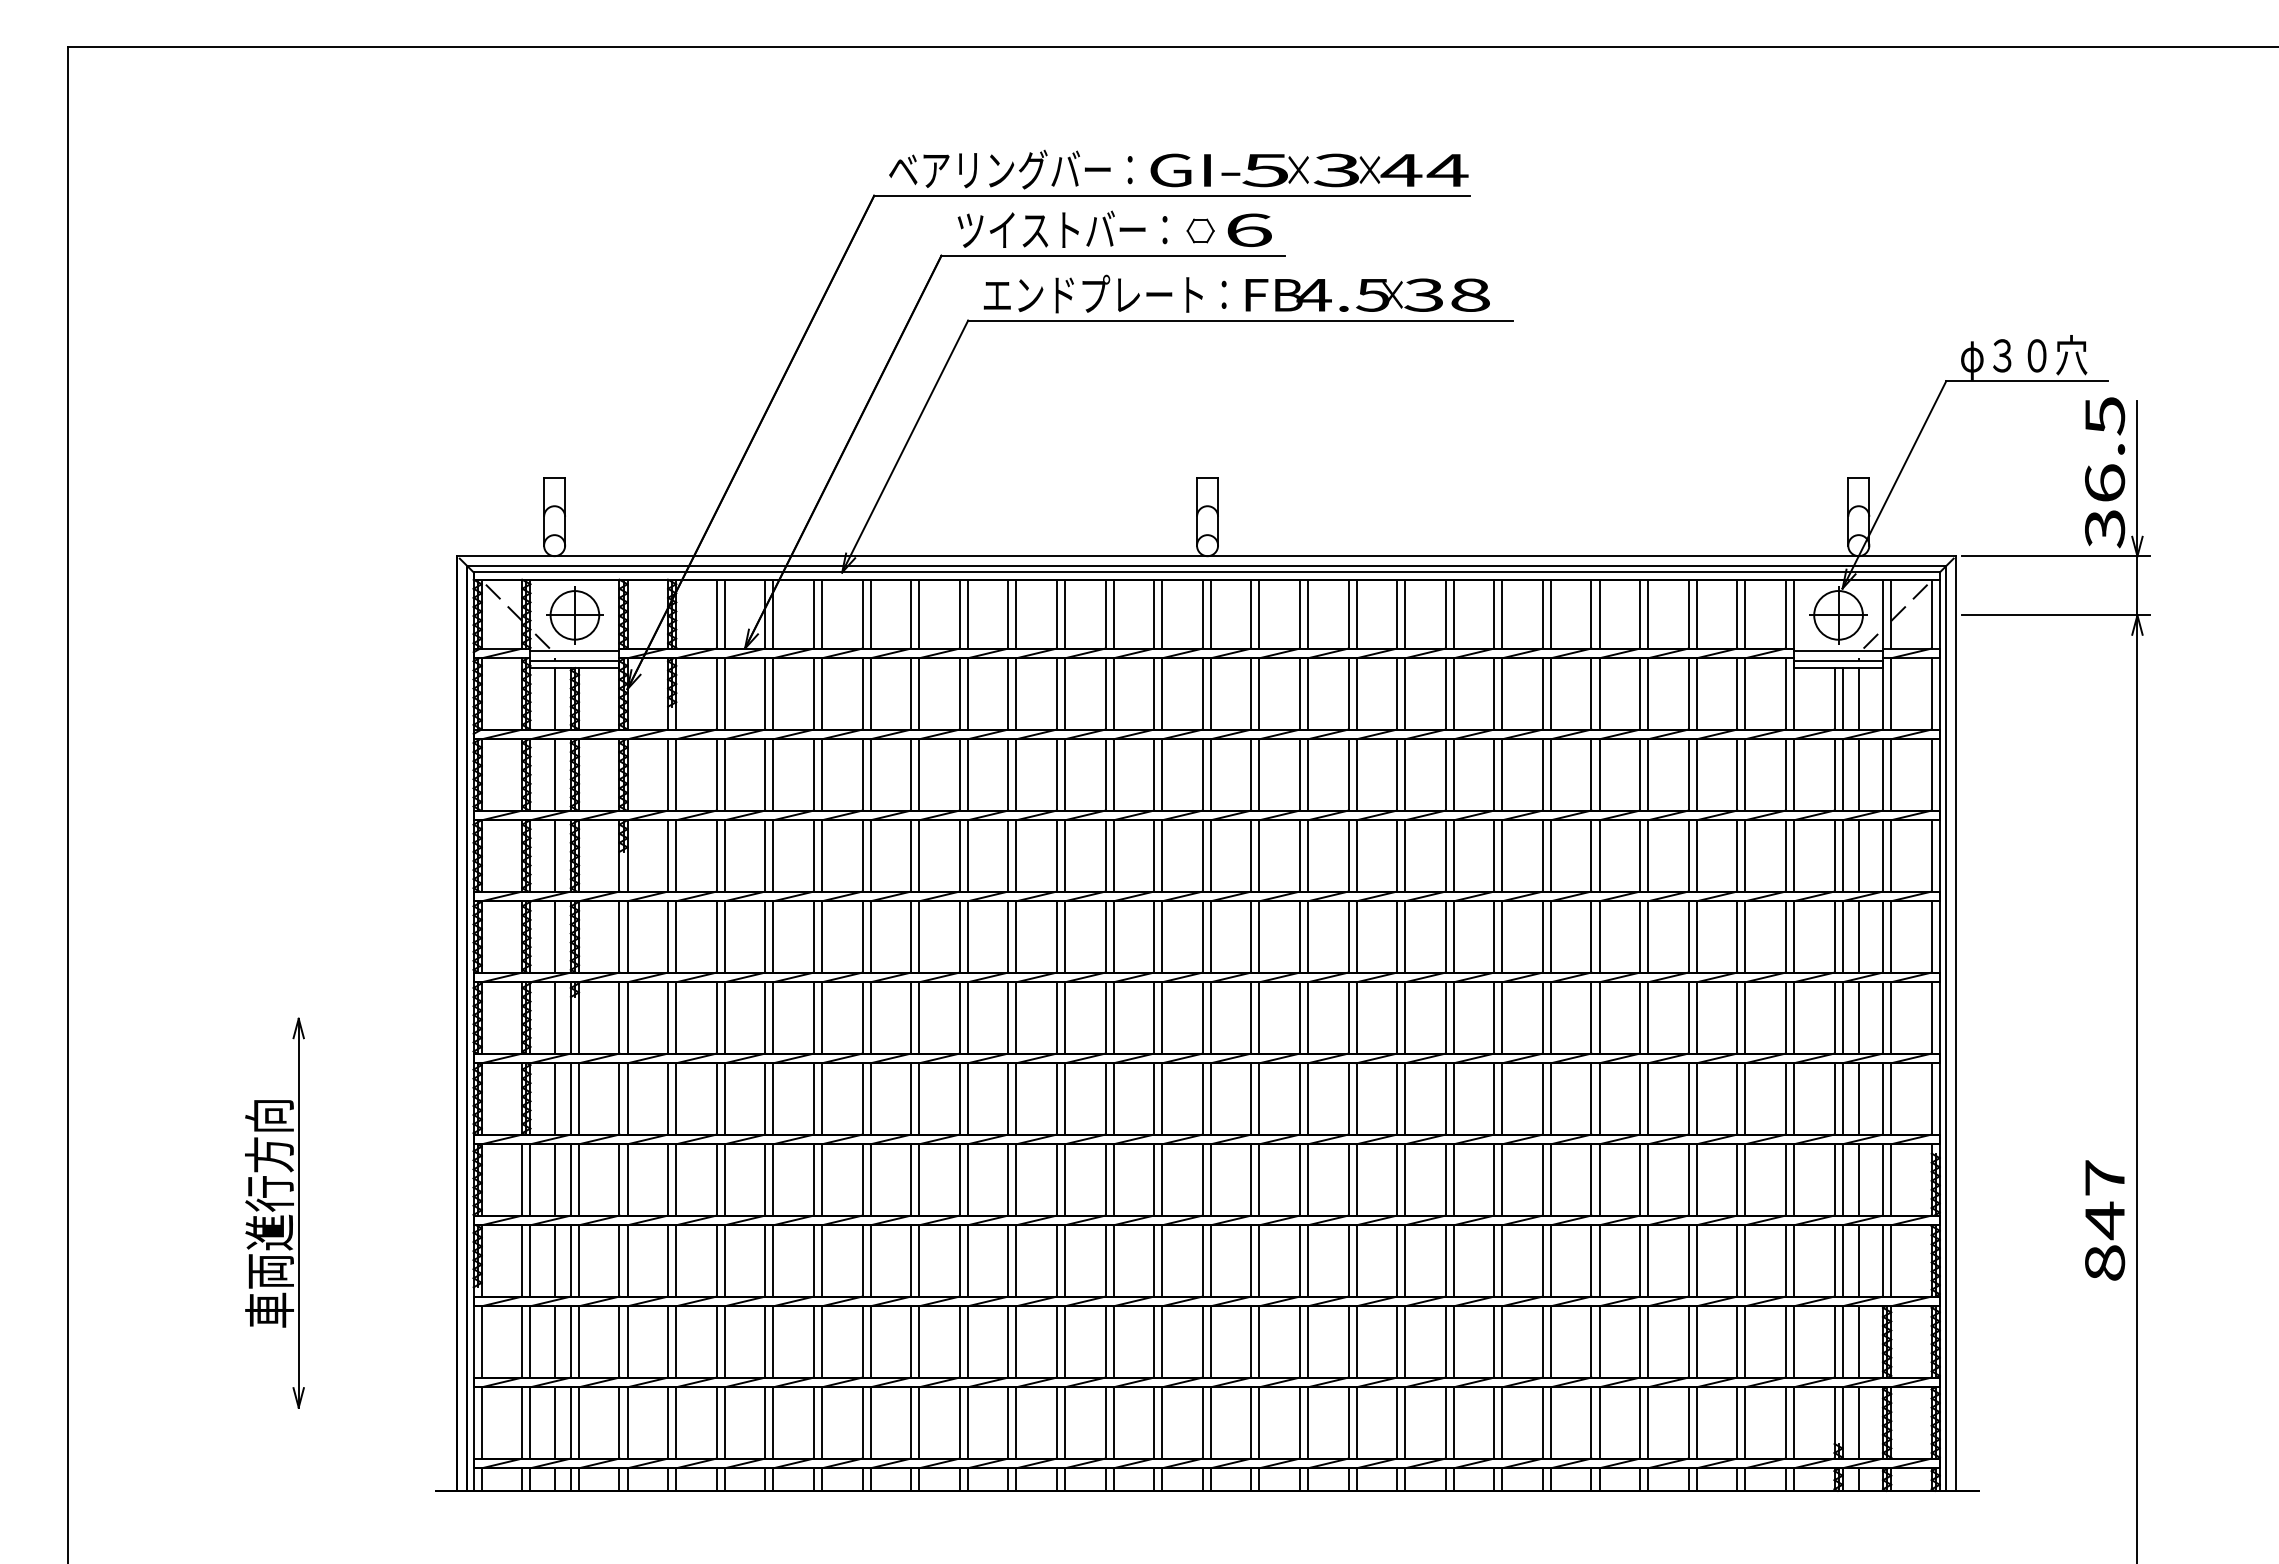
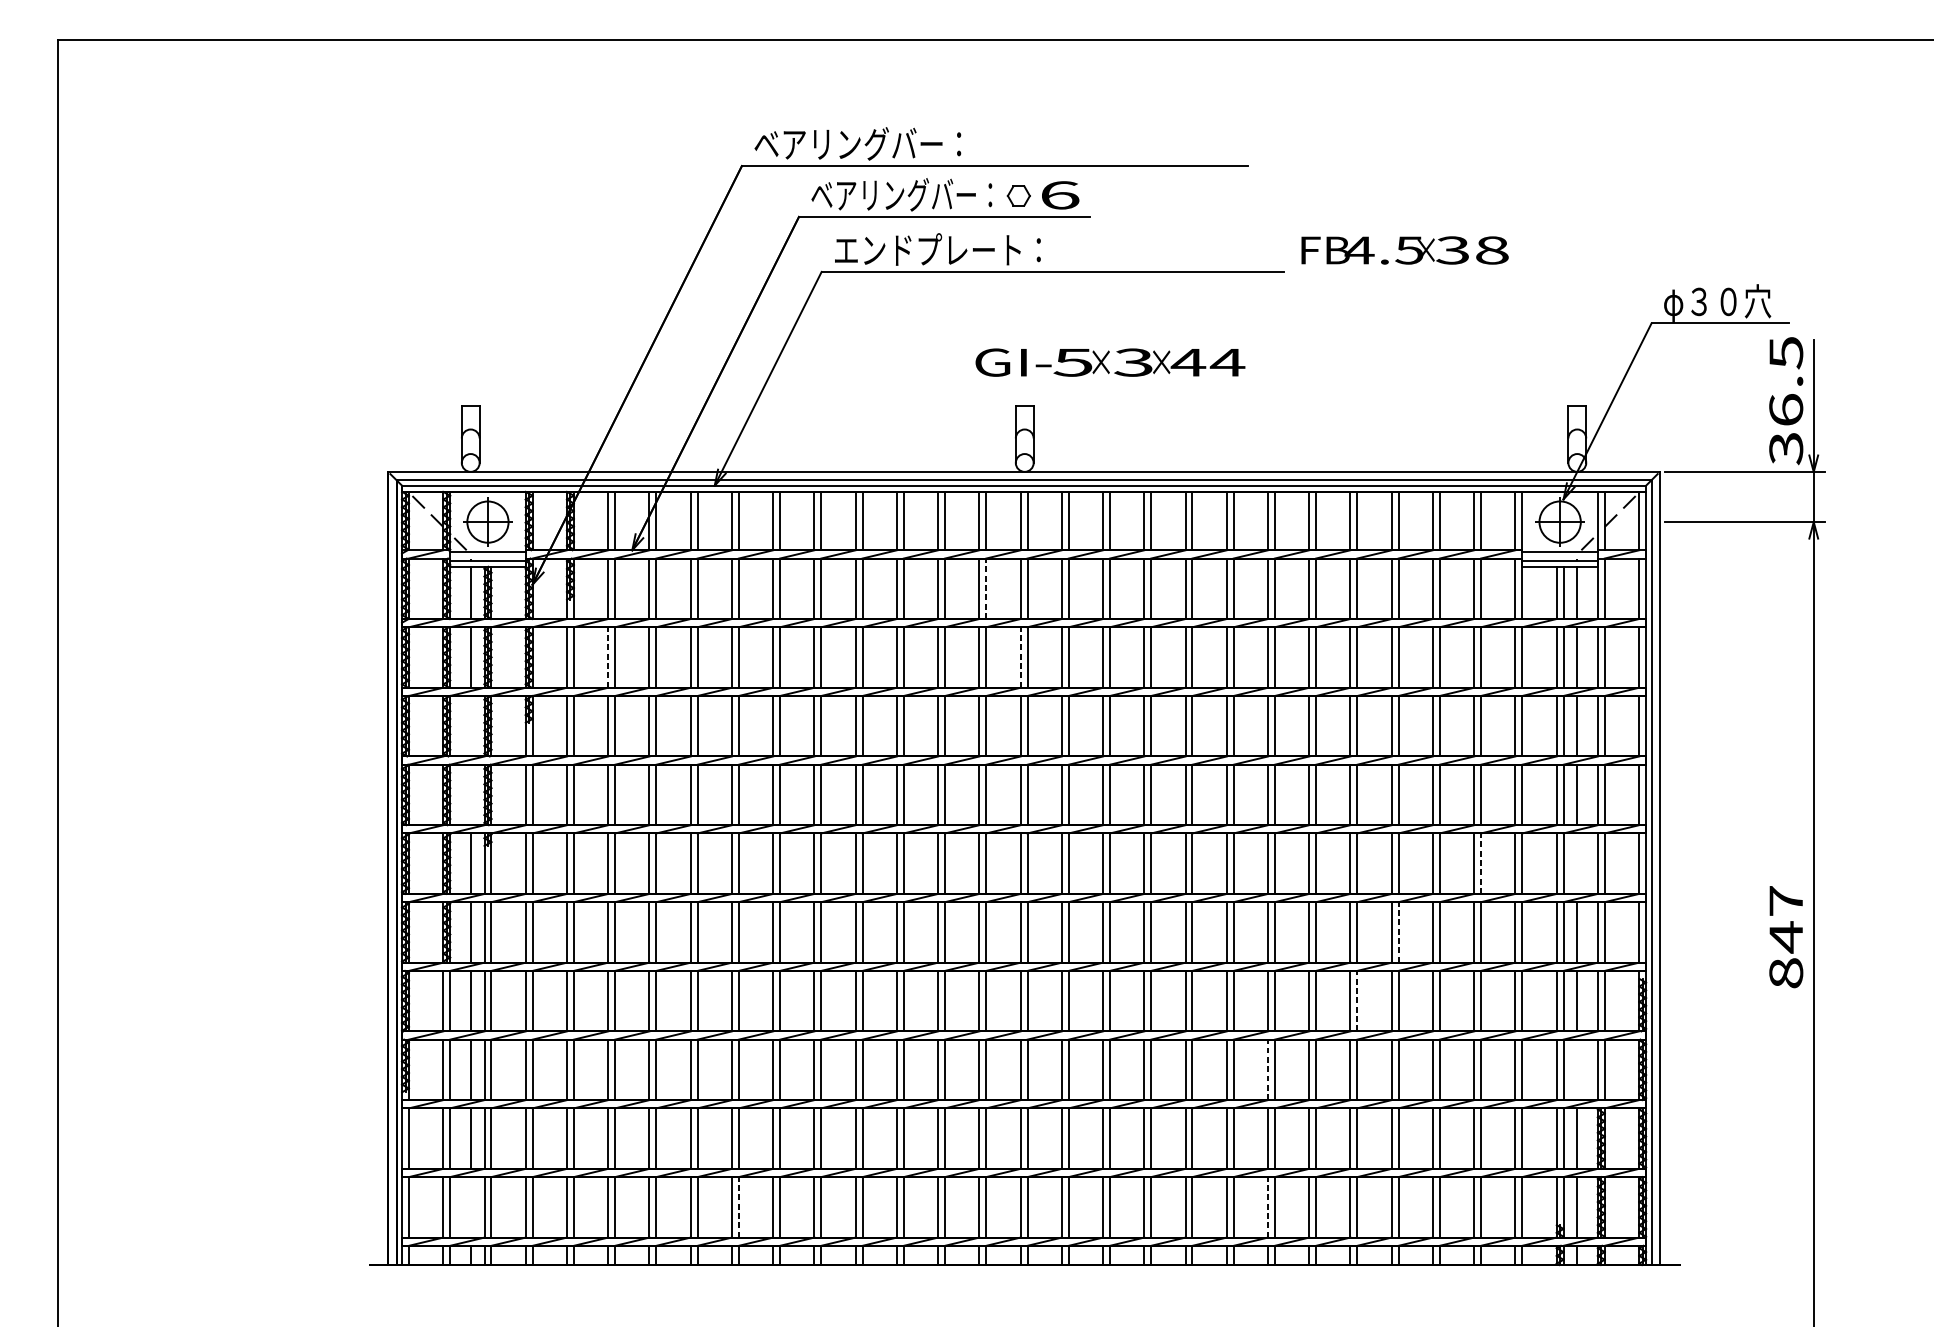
text: (1309, 170) -> (1110, 362), moved
text: (1062, 229) -> (901, 194), ツイストバー： -> ベアリングバー：
text: (1367, 294) -> (1404, 249), moved
line: (1162, 693) -> (986, 588), solid -> dashed
line: (716, 774) -> (608, 657), solid -> dashed
line: (1202, 774) -> (1020, 657), solid -> dashed
line: (554, 855) -> (470, 725), removed
line: (554, 936) -> (470, 794), removed
line: (1745, 1017) -> (1481, 863), solid -> dashed
line: (1858, 1017) -> (1577, 863), removed
line: (1648, 1098) -> (1398, 932), solid -> dashed
line: (1599, 1179) -> (1357, 1000), solid -> dashed
part: (274, 1212) -> (233, 1028), removed
text: (2105, 1220) -> (1786, 937), moved
line: (1494, 1260) -> (1268, 1069), solid -> dashed
line: (1858, 1260) -> (1577, 1069), removed
line: (554, 1422) -> (470, 1206), removed
line: (870, 1422) -> (738, 1206), solid -> dashed
line: (1494, 1422) -> (1268, 1206), solid -> dashed

